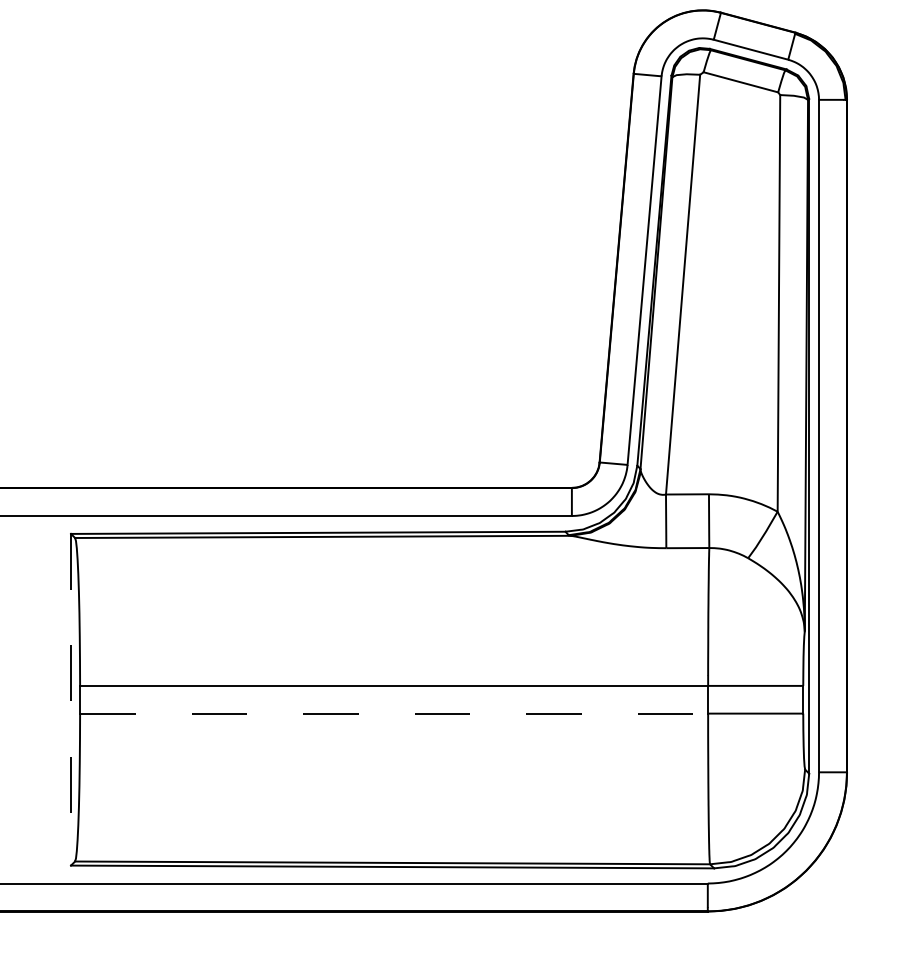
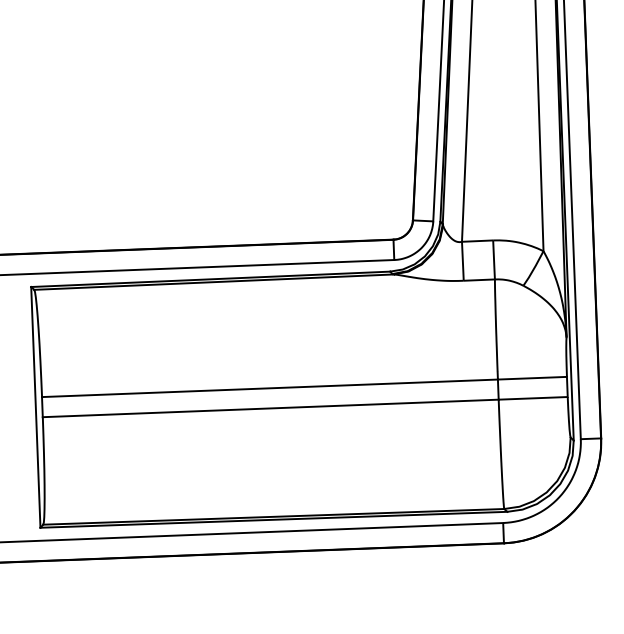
line: (71, 699) -> (36, 407), dashed -> solid
line: (394, 713) -> (271, 408), dashed -> solid

